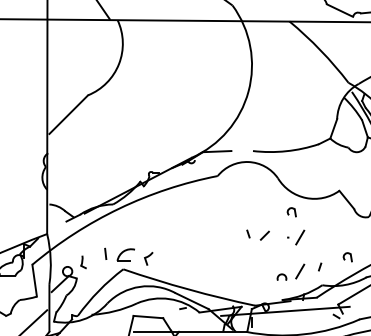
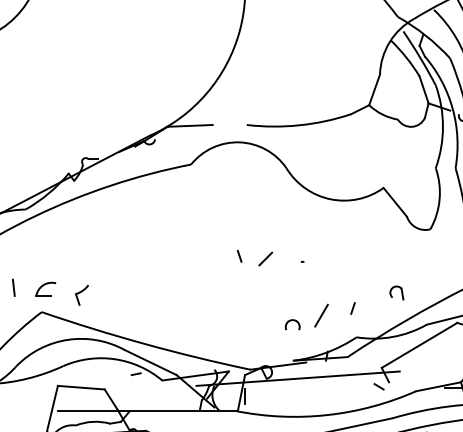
part: (291, 212) -> (307, 222), removed
line: (300, 237) -> (322, 261), removed
part: (125, 254) -> (45, 288), size x0.71

